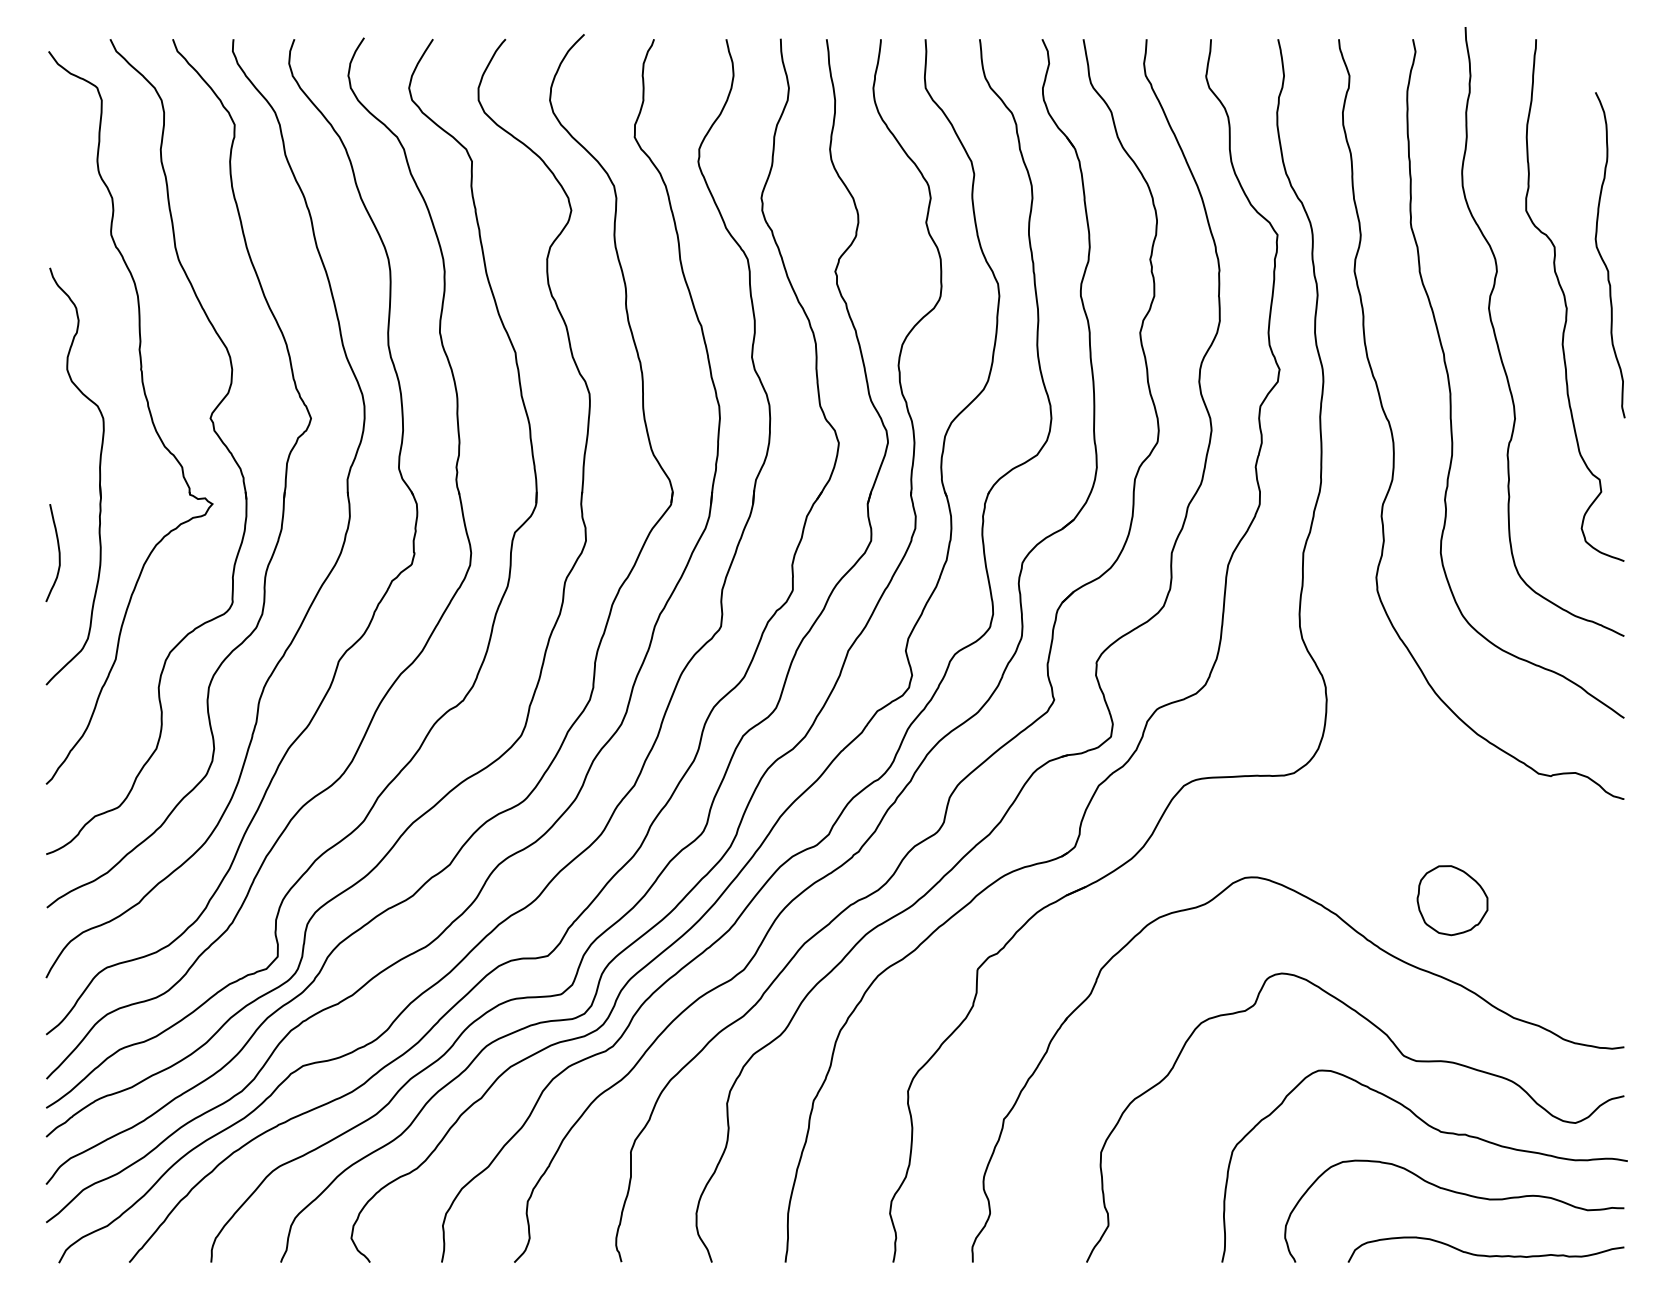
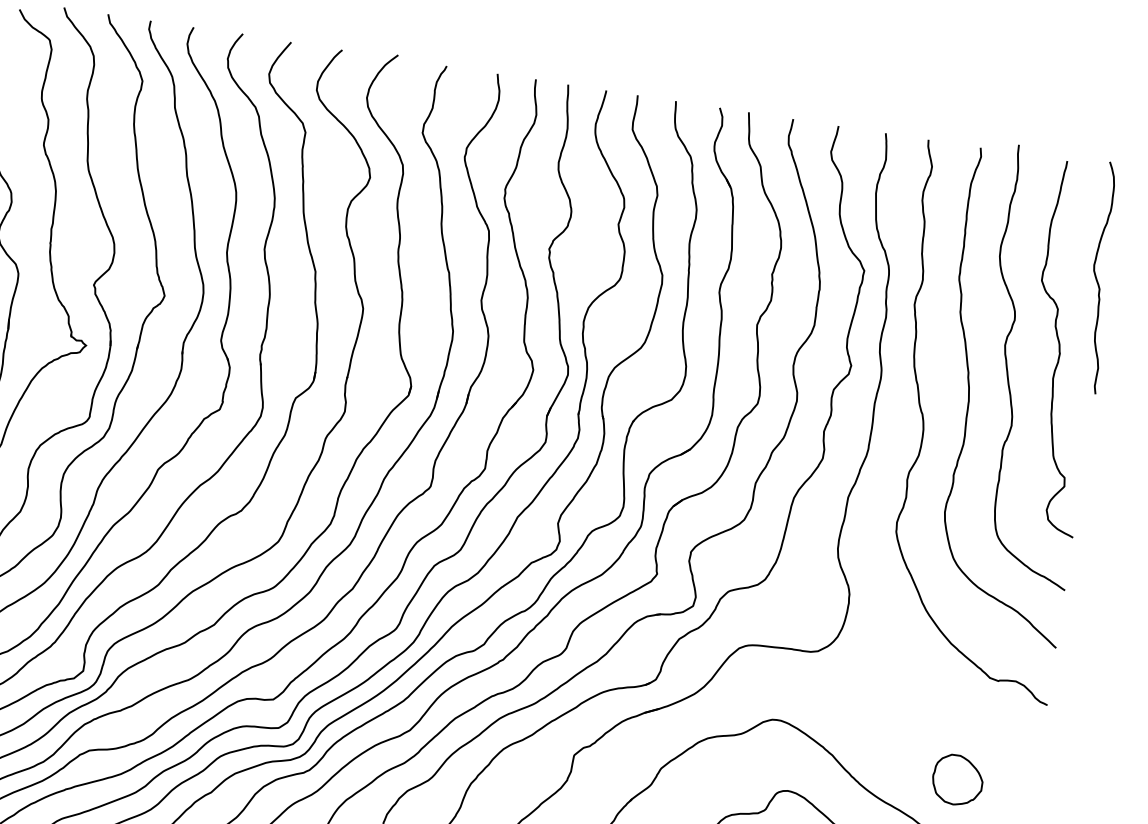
curve: (1603, 259) -> (1097, 280), moved
part: (1452, 900) -> (957, 780), moved

